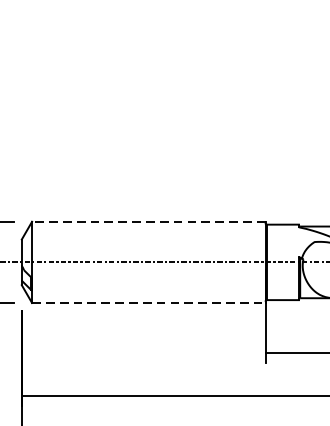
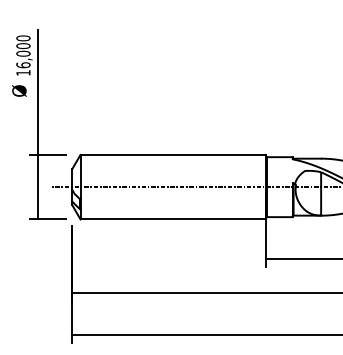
line: (149, 221) -> (173, 154), dashed -> solid
line: (149, 303) -> (173, 219), dashed -> solid

